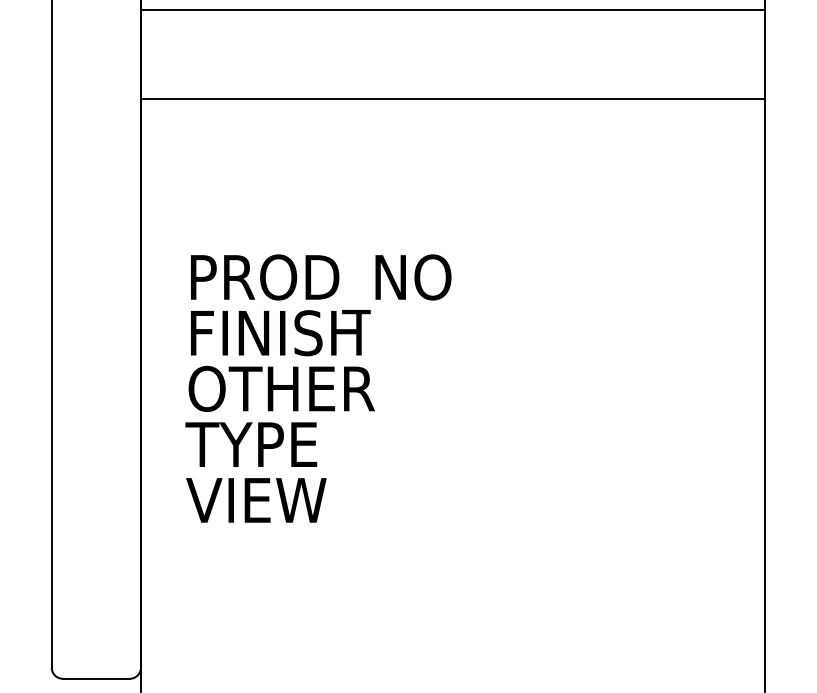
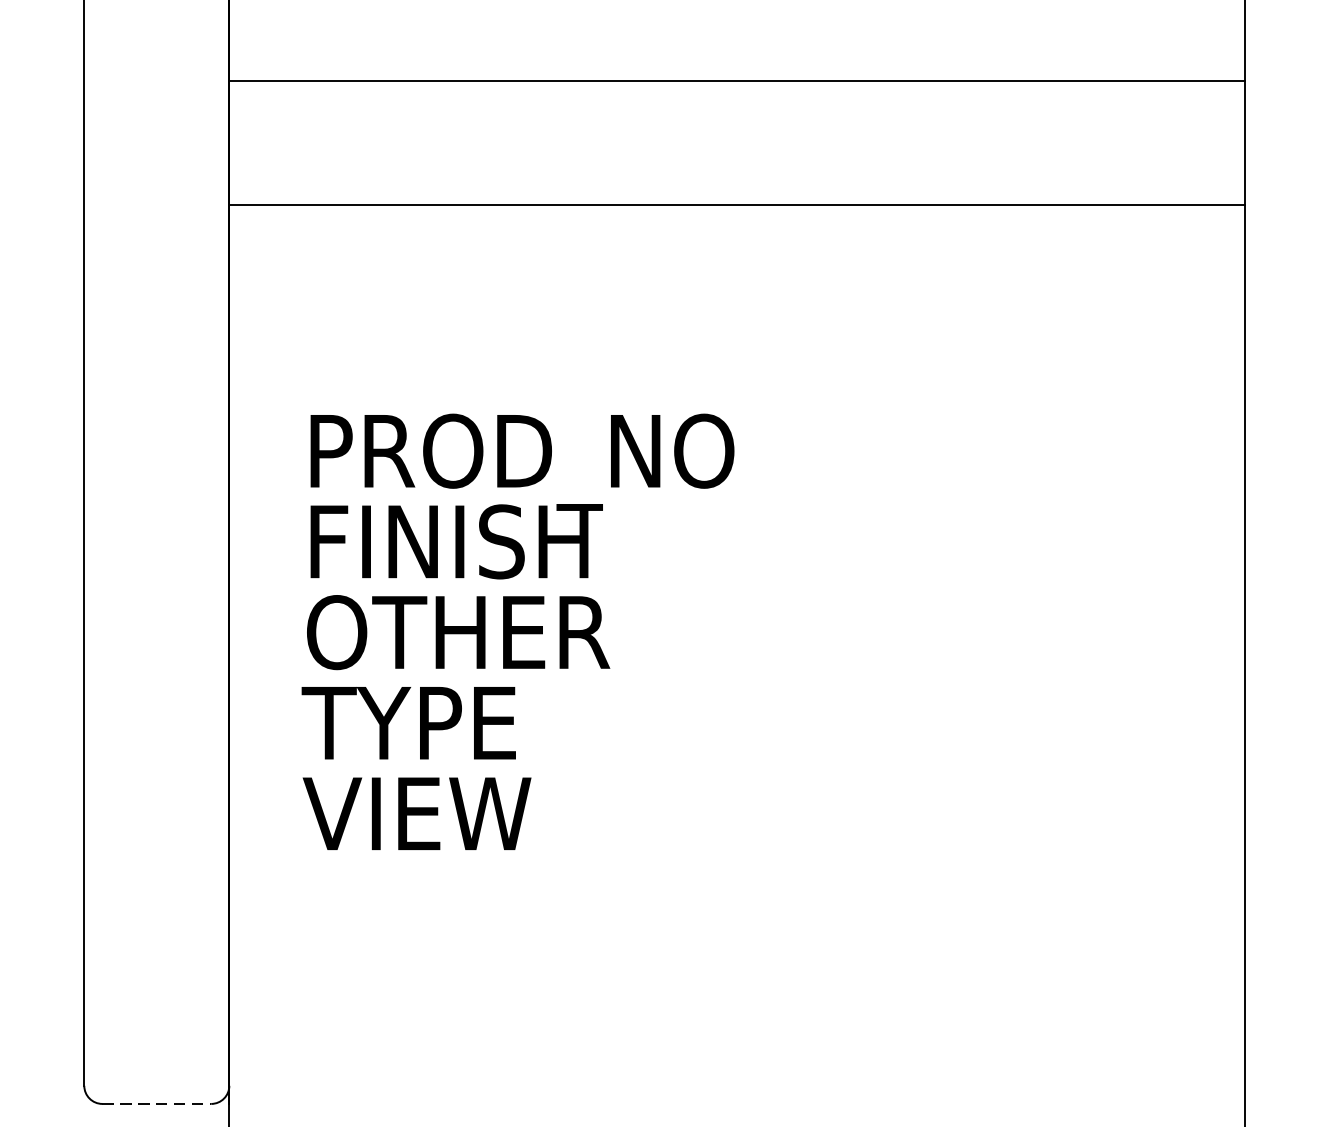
line: (452, 9) -> (736, 80), moved
line: (452, 99) -> (736, 205), moved
line: (96, 678) -> (157, 1103), solid -> dashed

